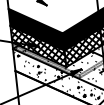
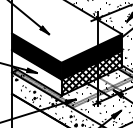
hatch: (38, 47) -> (36, 73), removed

